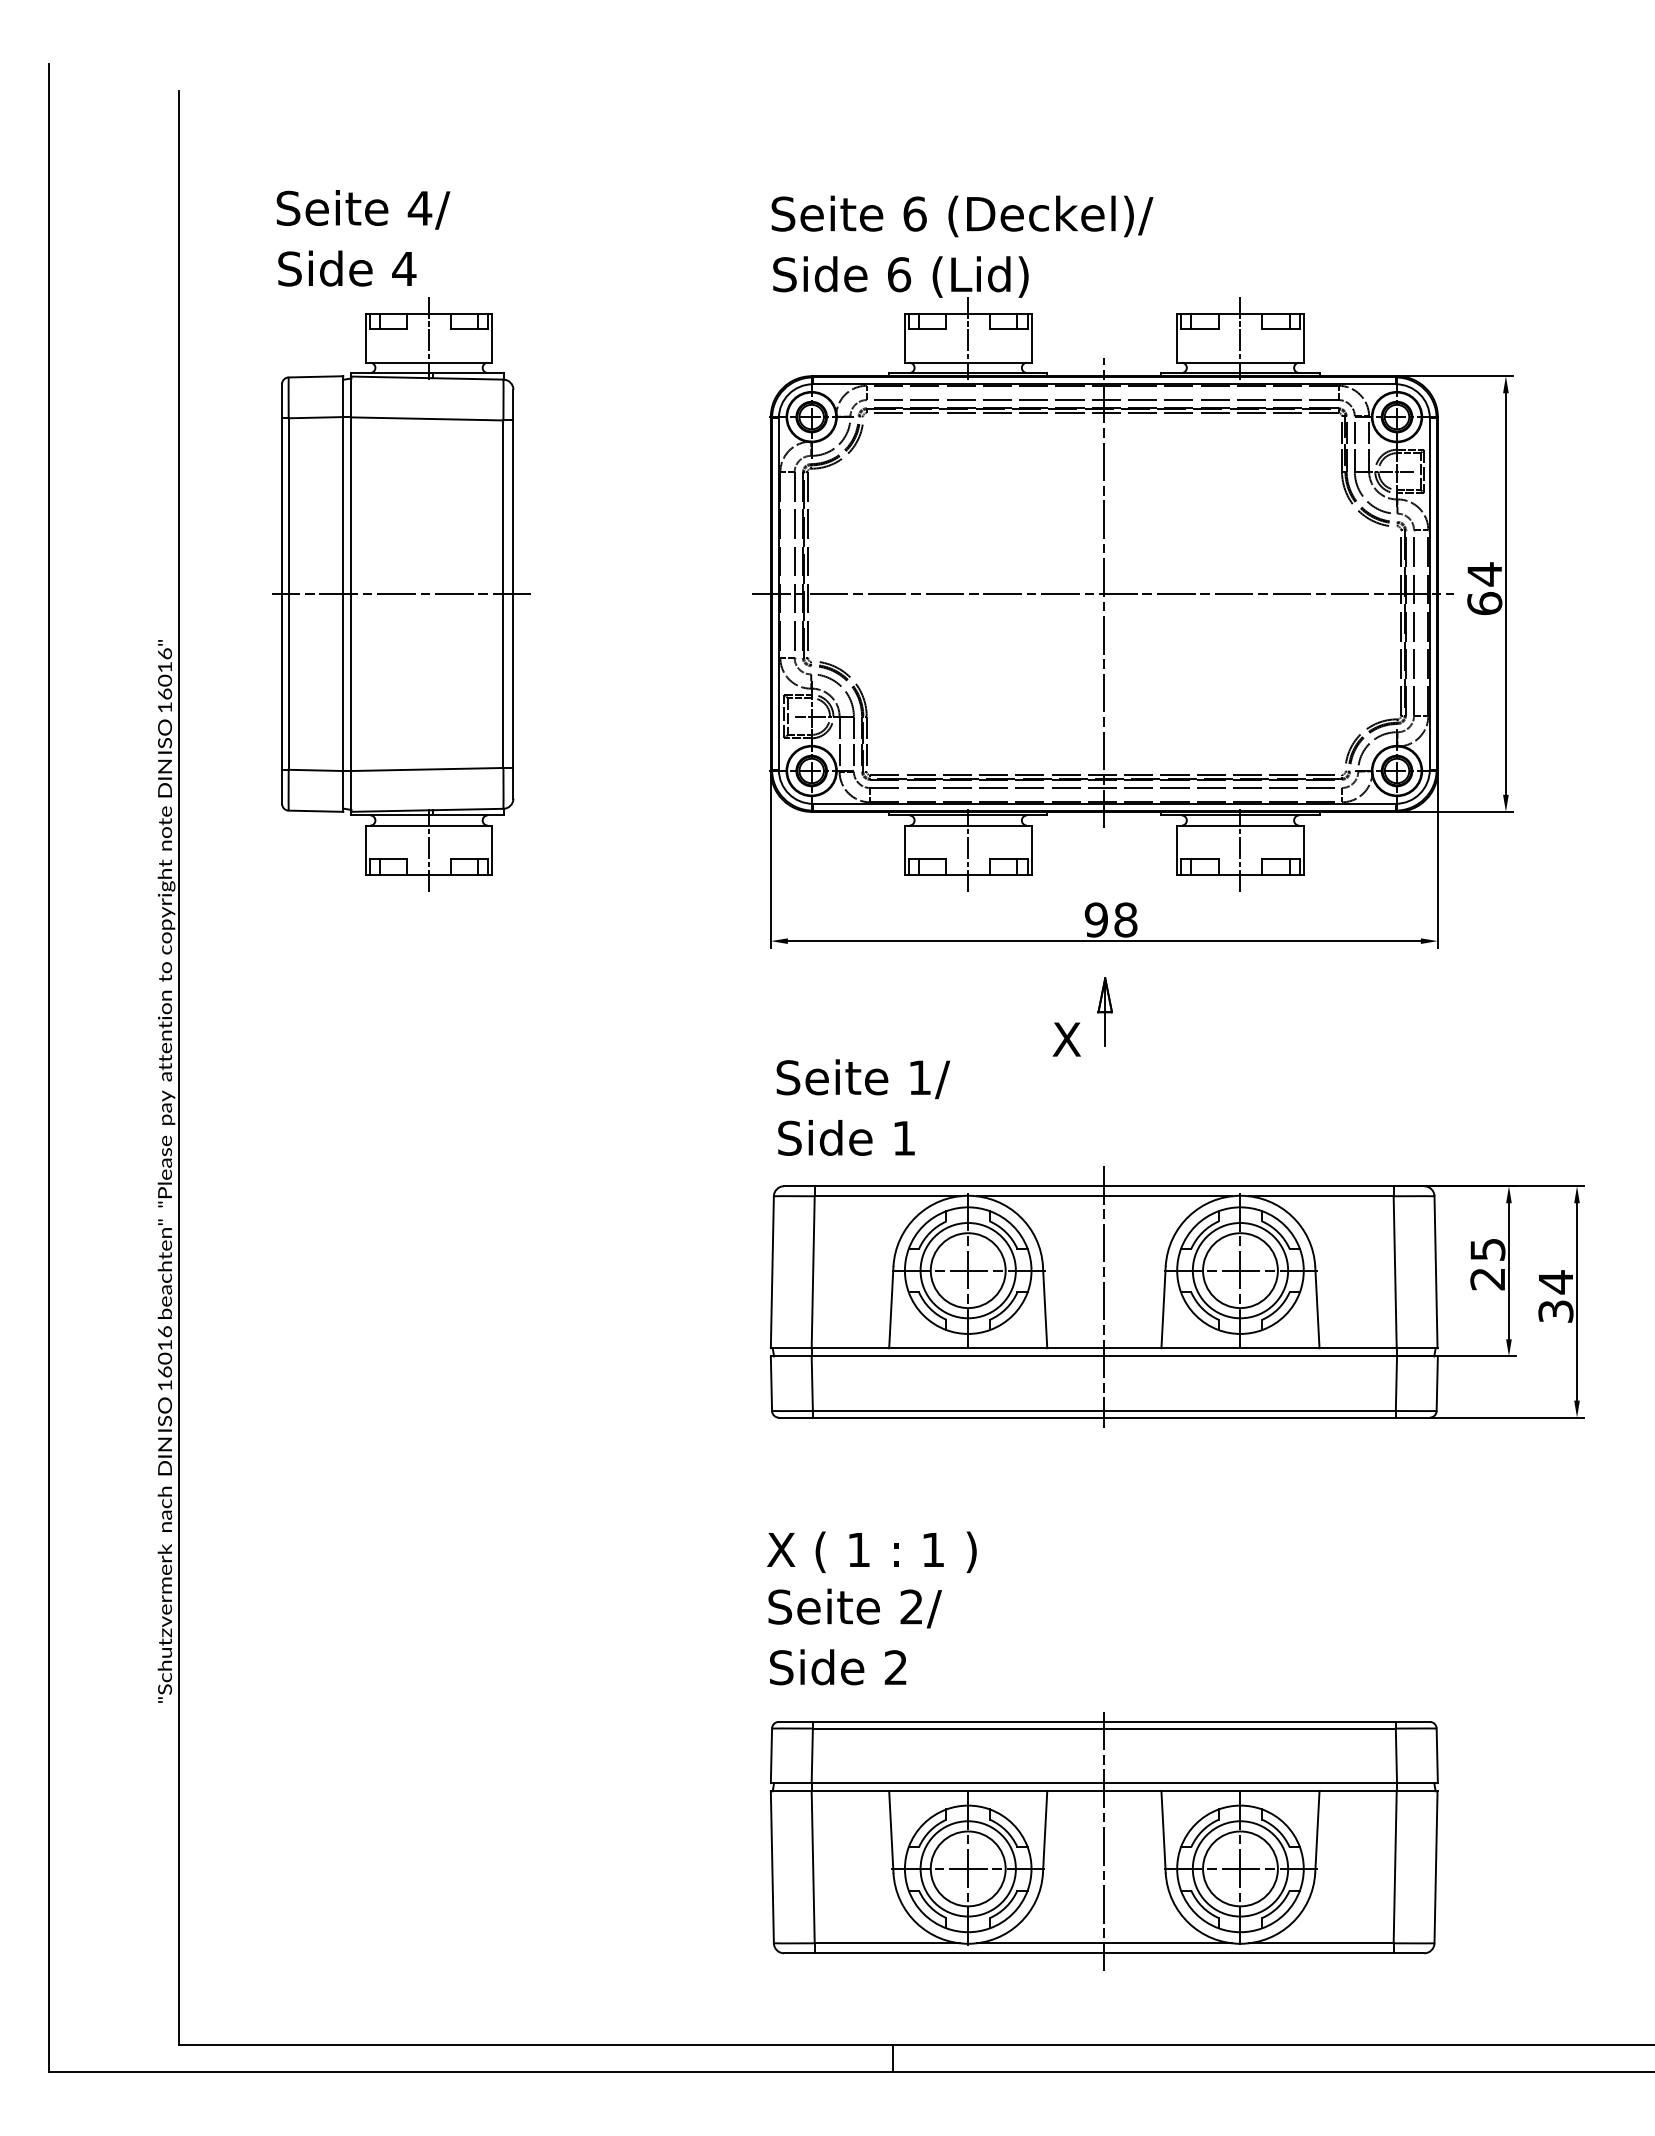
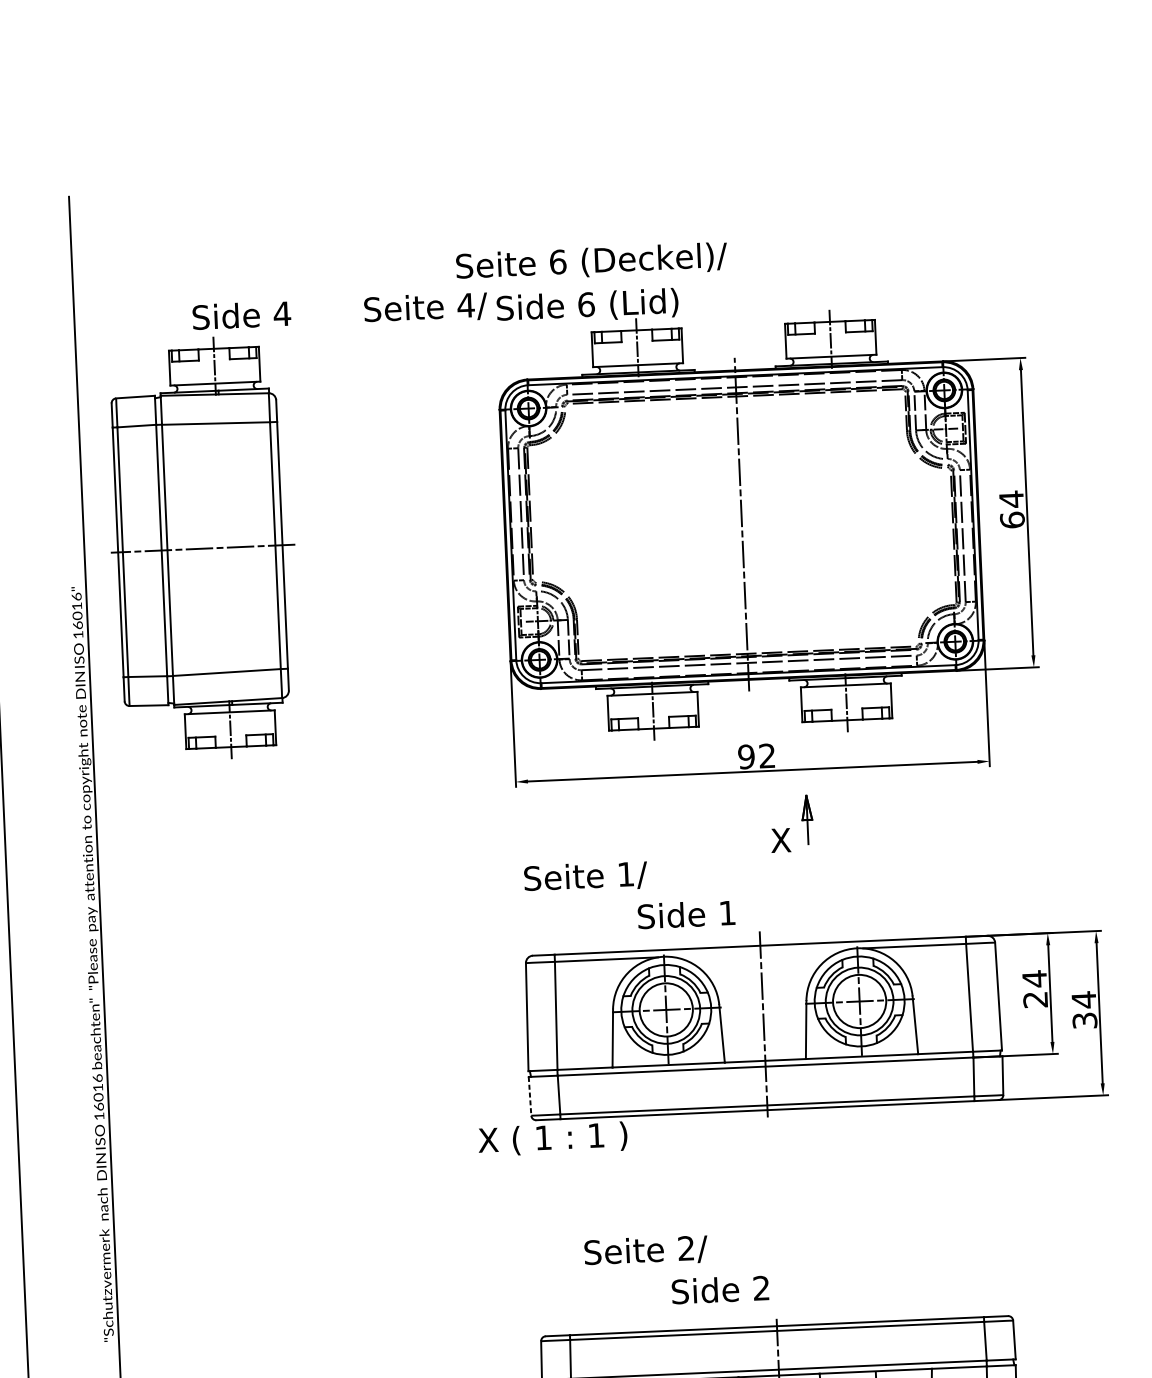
text: (363, 209) -> (425, 308), moved
text: (962, 216) -> (591, 262), moved
text: (347, 268) -> (241, 315), moved
part: (401, 594) -> (203, 549), moved
line: (1102, 594) -> (740, 525), removed
text: (1125, 919) -> (767, 755), 98 -> 92
part: (1080, 1022) -> (790, 827), moved
text: (846, 1137) -> (686, 914), moved
line: (1104, 1196) -> (760, 953), removed
text: (1487, 1249) -> (1034, 978), 25 -> 24
line: (771, 1384) -> (530, 1096), solid -> dashed
text: (871, 1551) -> (552, 1138), moved
text: (854, 1608) -> (645, 1251), moved
text: (838, 1667) -> (720, 1289), moved

